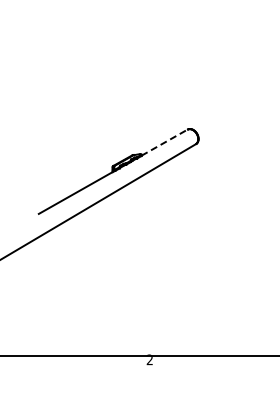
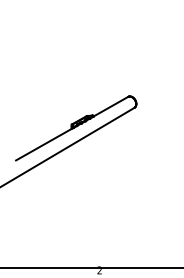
line: (164, 142) -> (110, 106), dashed -> solid

